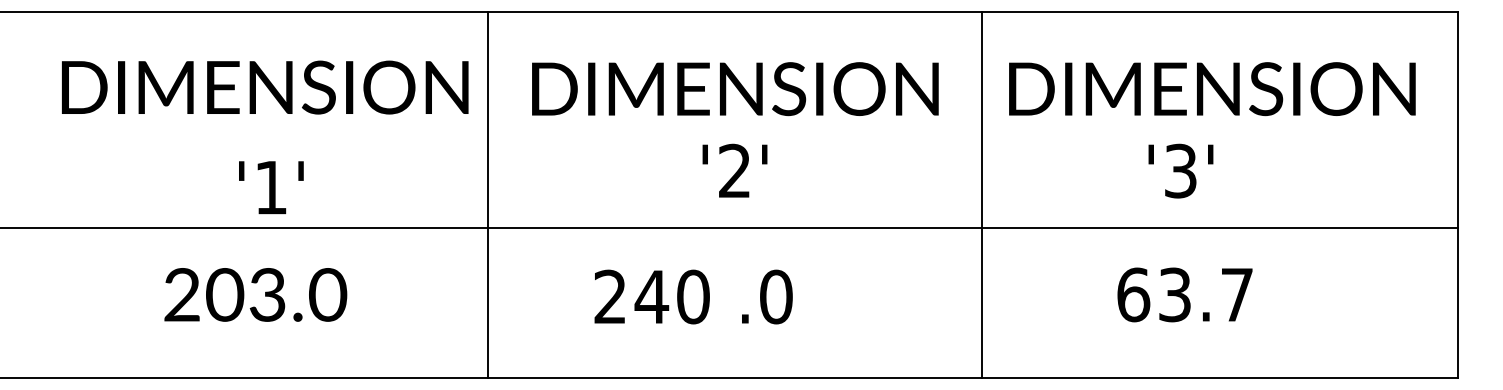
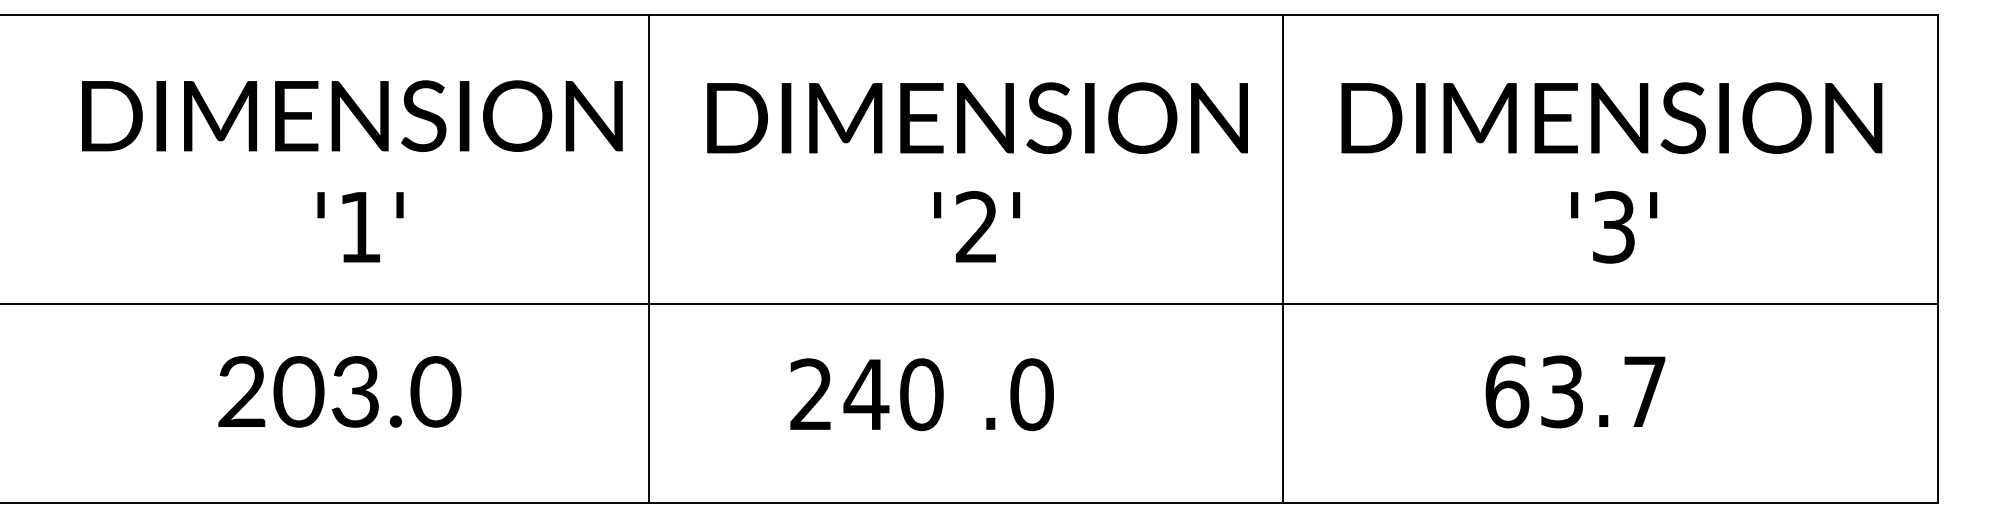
text: (1181, 171) -> (1614, 227), moved
text: (271, 187) -> (360, 227), moved
line: (982, 194) -> (1283, 258), moved

